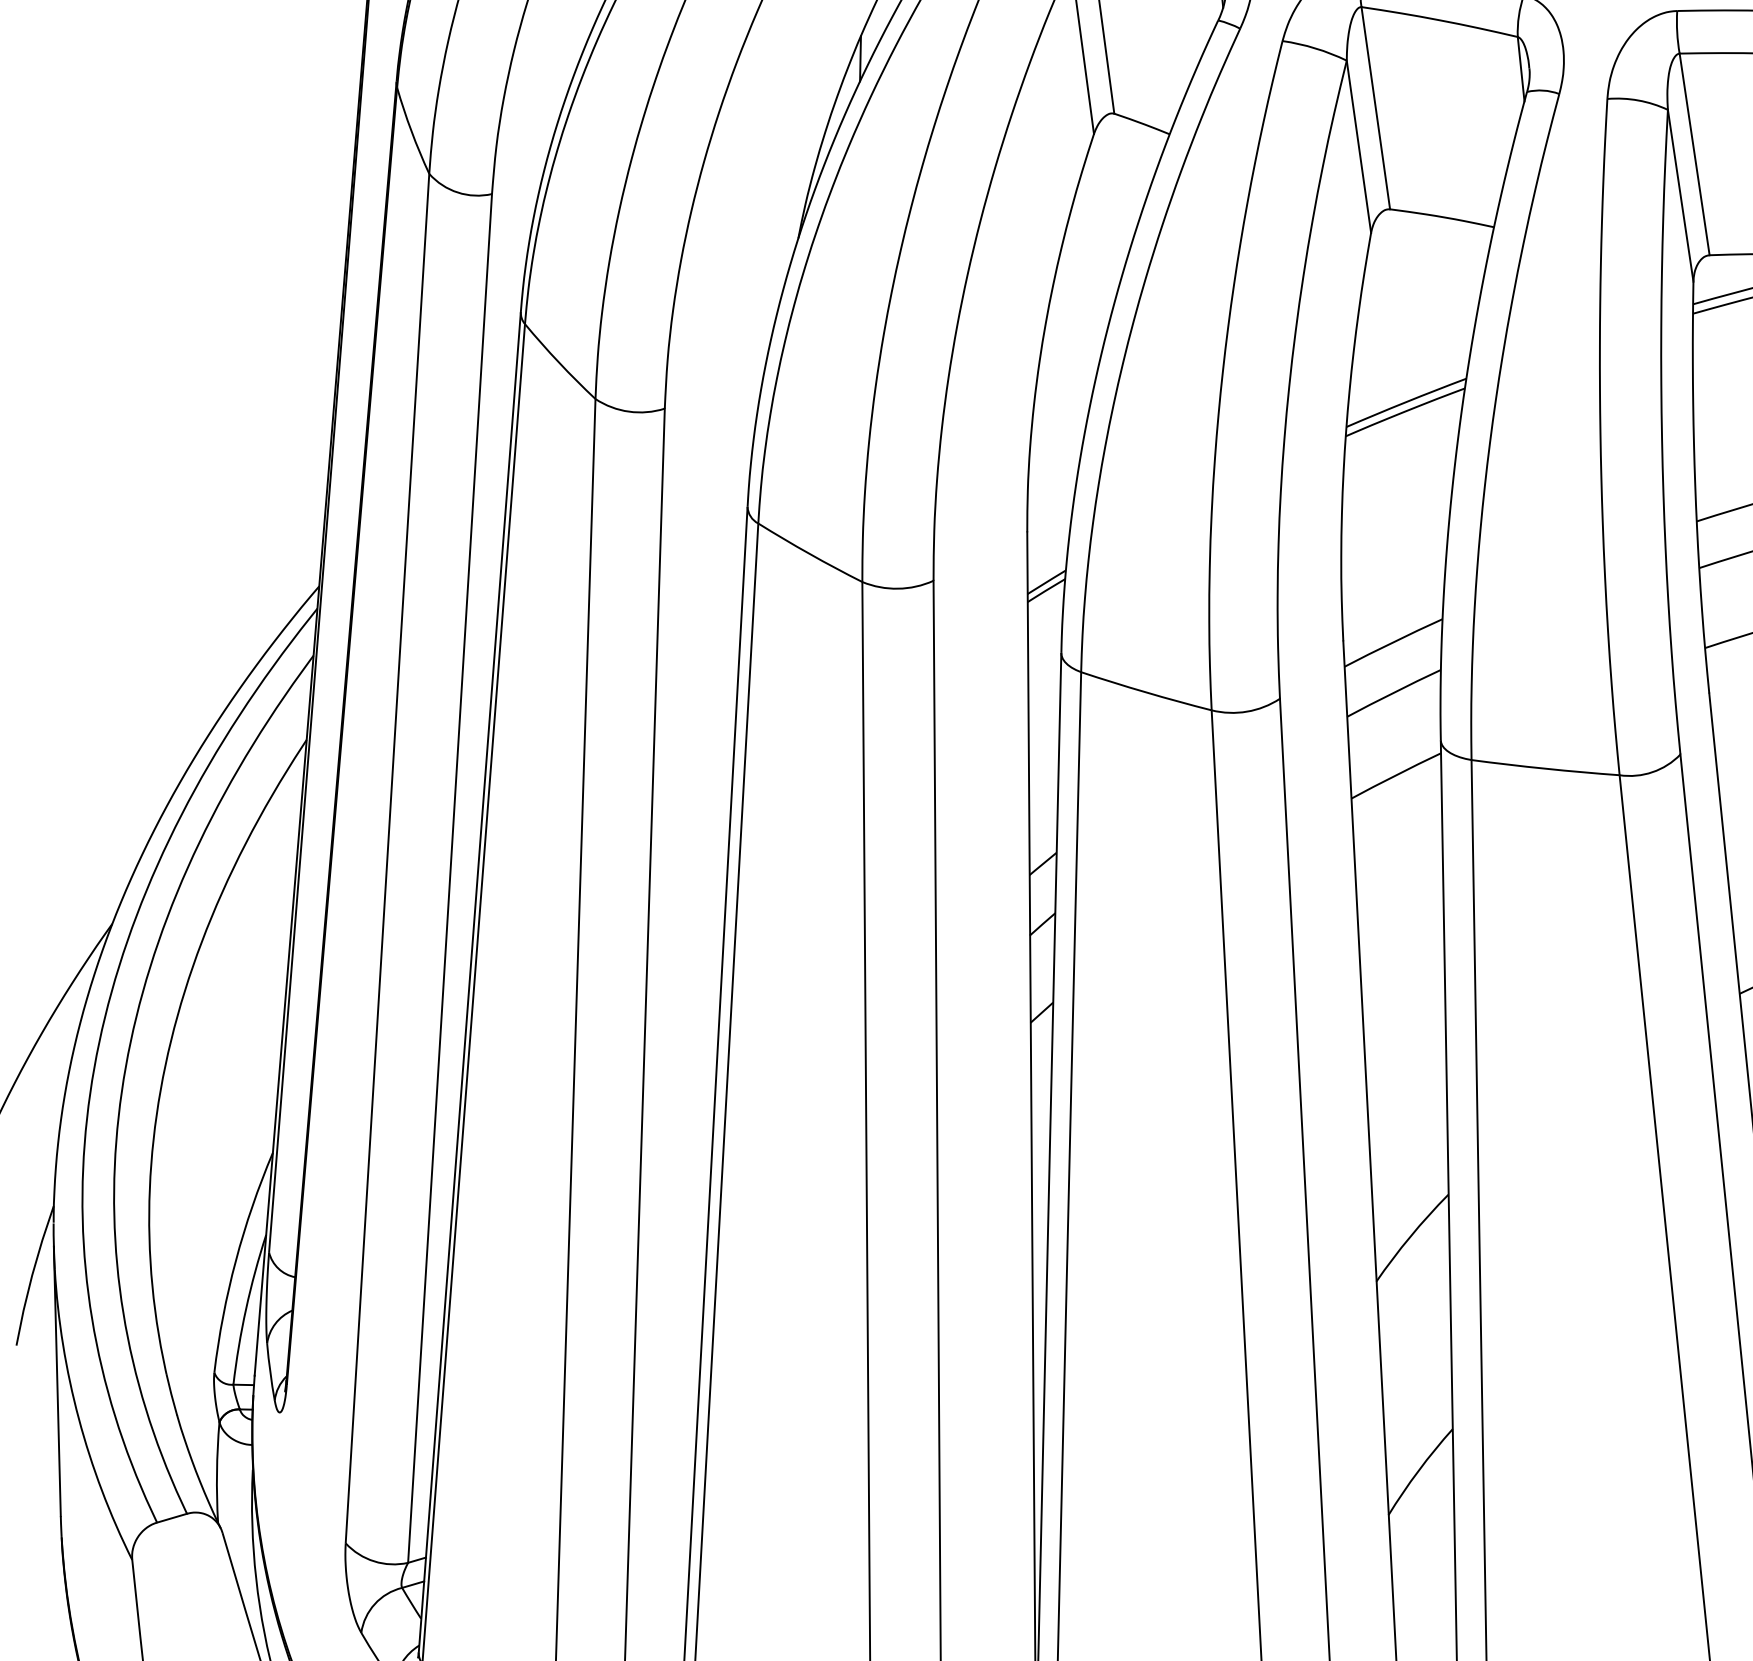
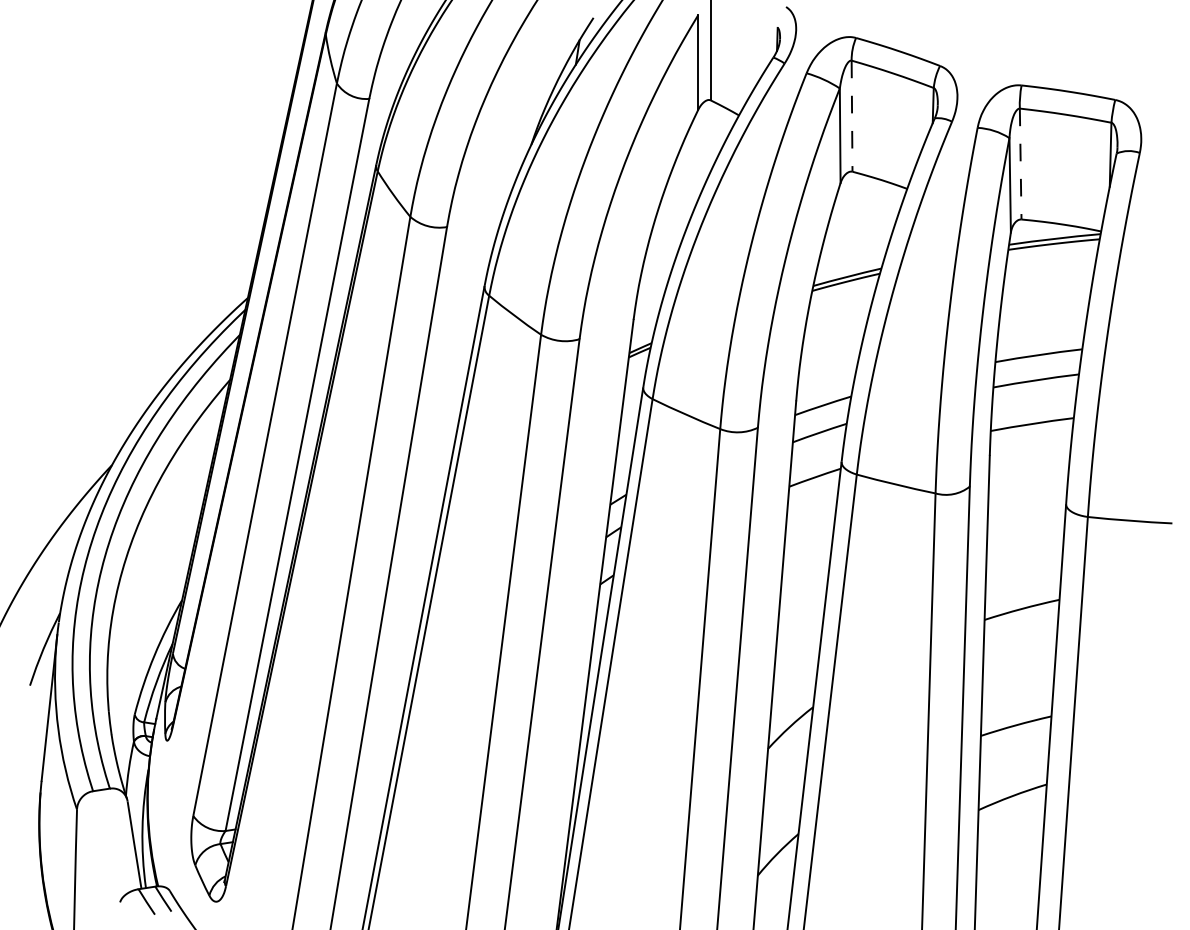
line: (1376, 108) -> (852, 116), solid -> dashed
line: (1694, 155) -> (1020, 164), solid -> dashed

